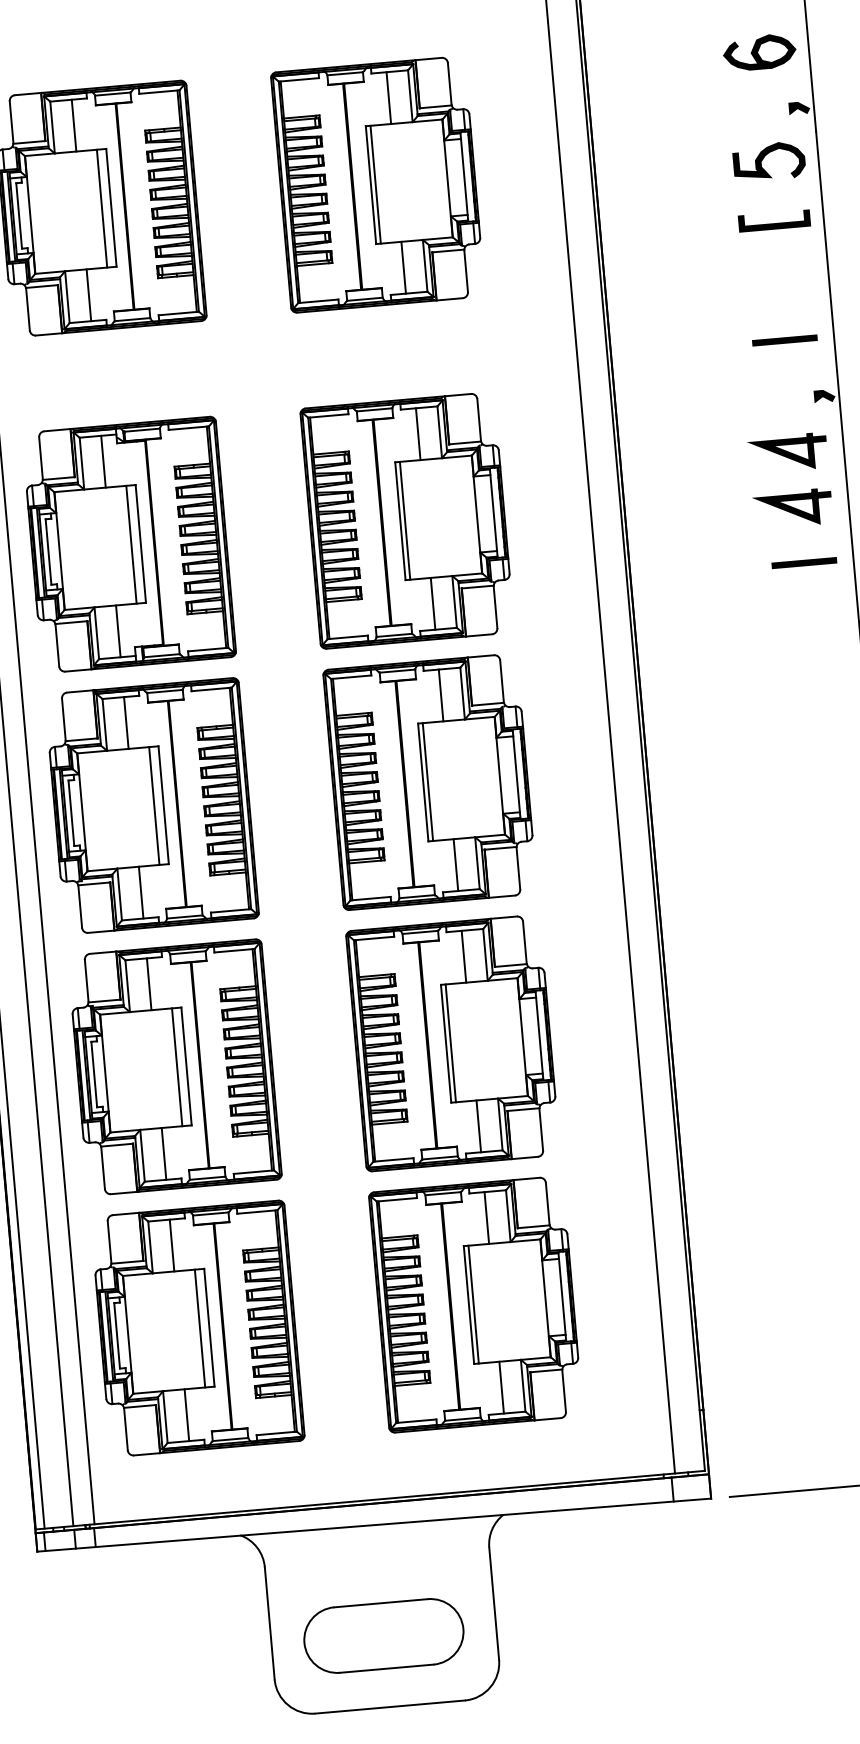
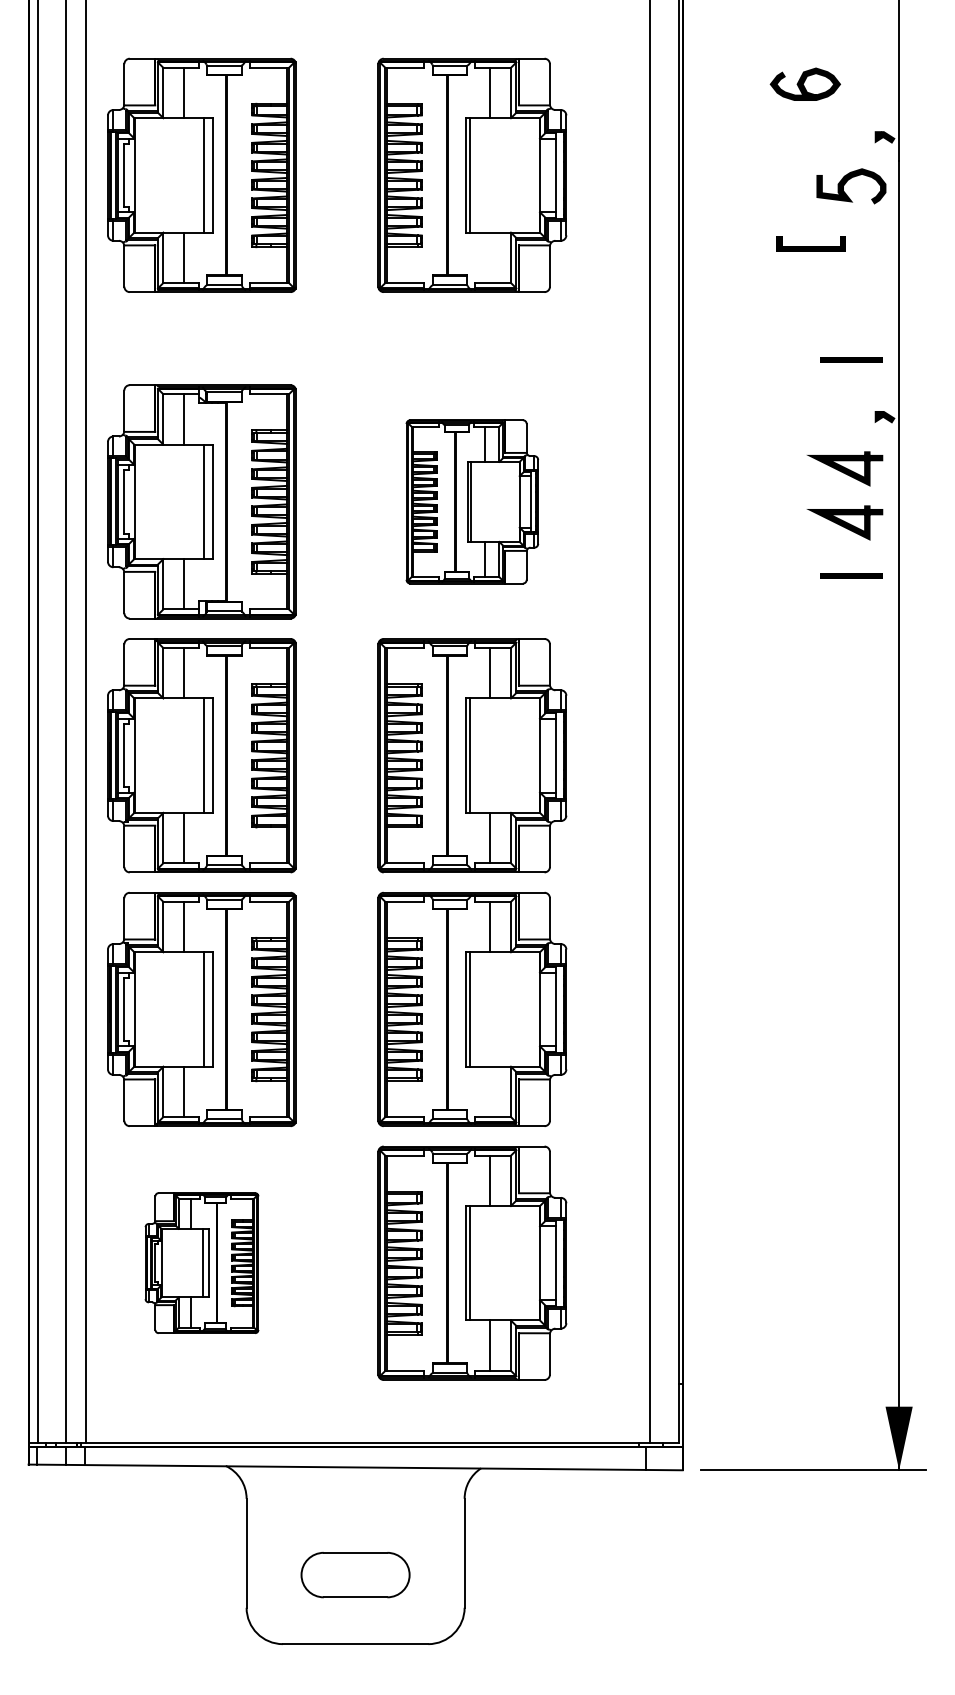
curve: (758, 51) -> (804, 83), moved
line: (773, 223) -> (810, 246), moved
line: (404, 267) -> (490, 257), removed
part: (407, 520) -> (472, 501), size x0.7
line: (479, 1125) -> (490, 1091), removed
part: (197, 1328) -> (201, 1262), size x0.6
part: (383, 1635) -> (355, 1574), size x0.7

